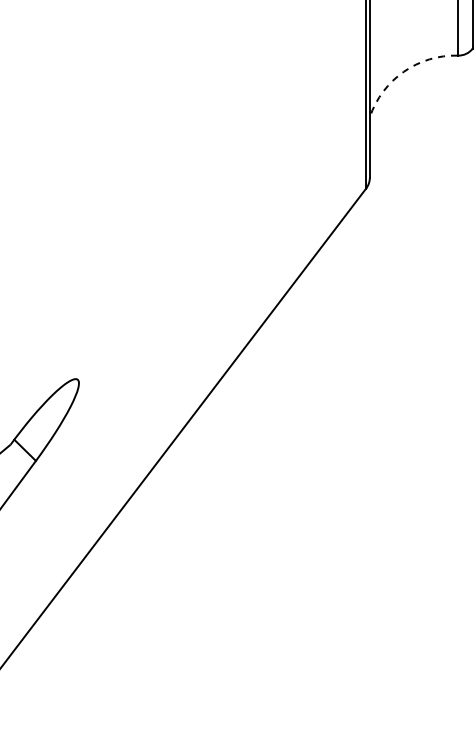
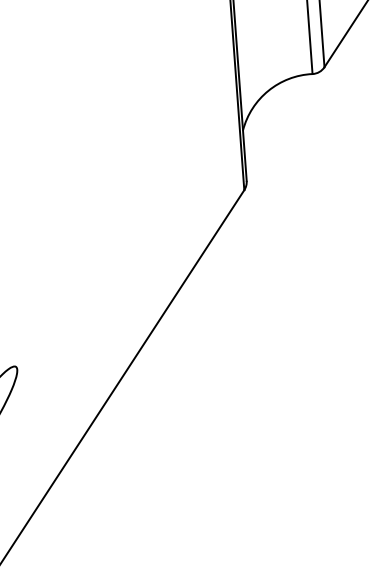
arc: (403, 71) -> (268, 90), dashed -> solid

